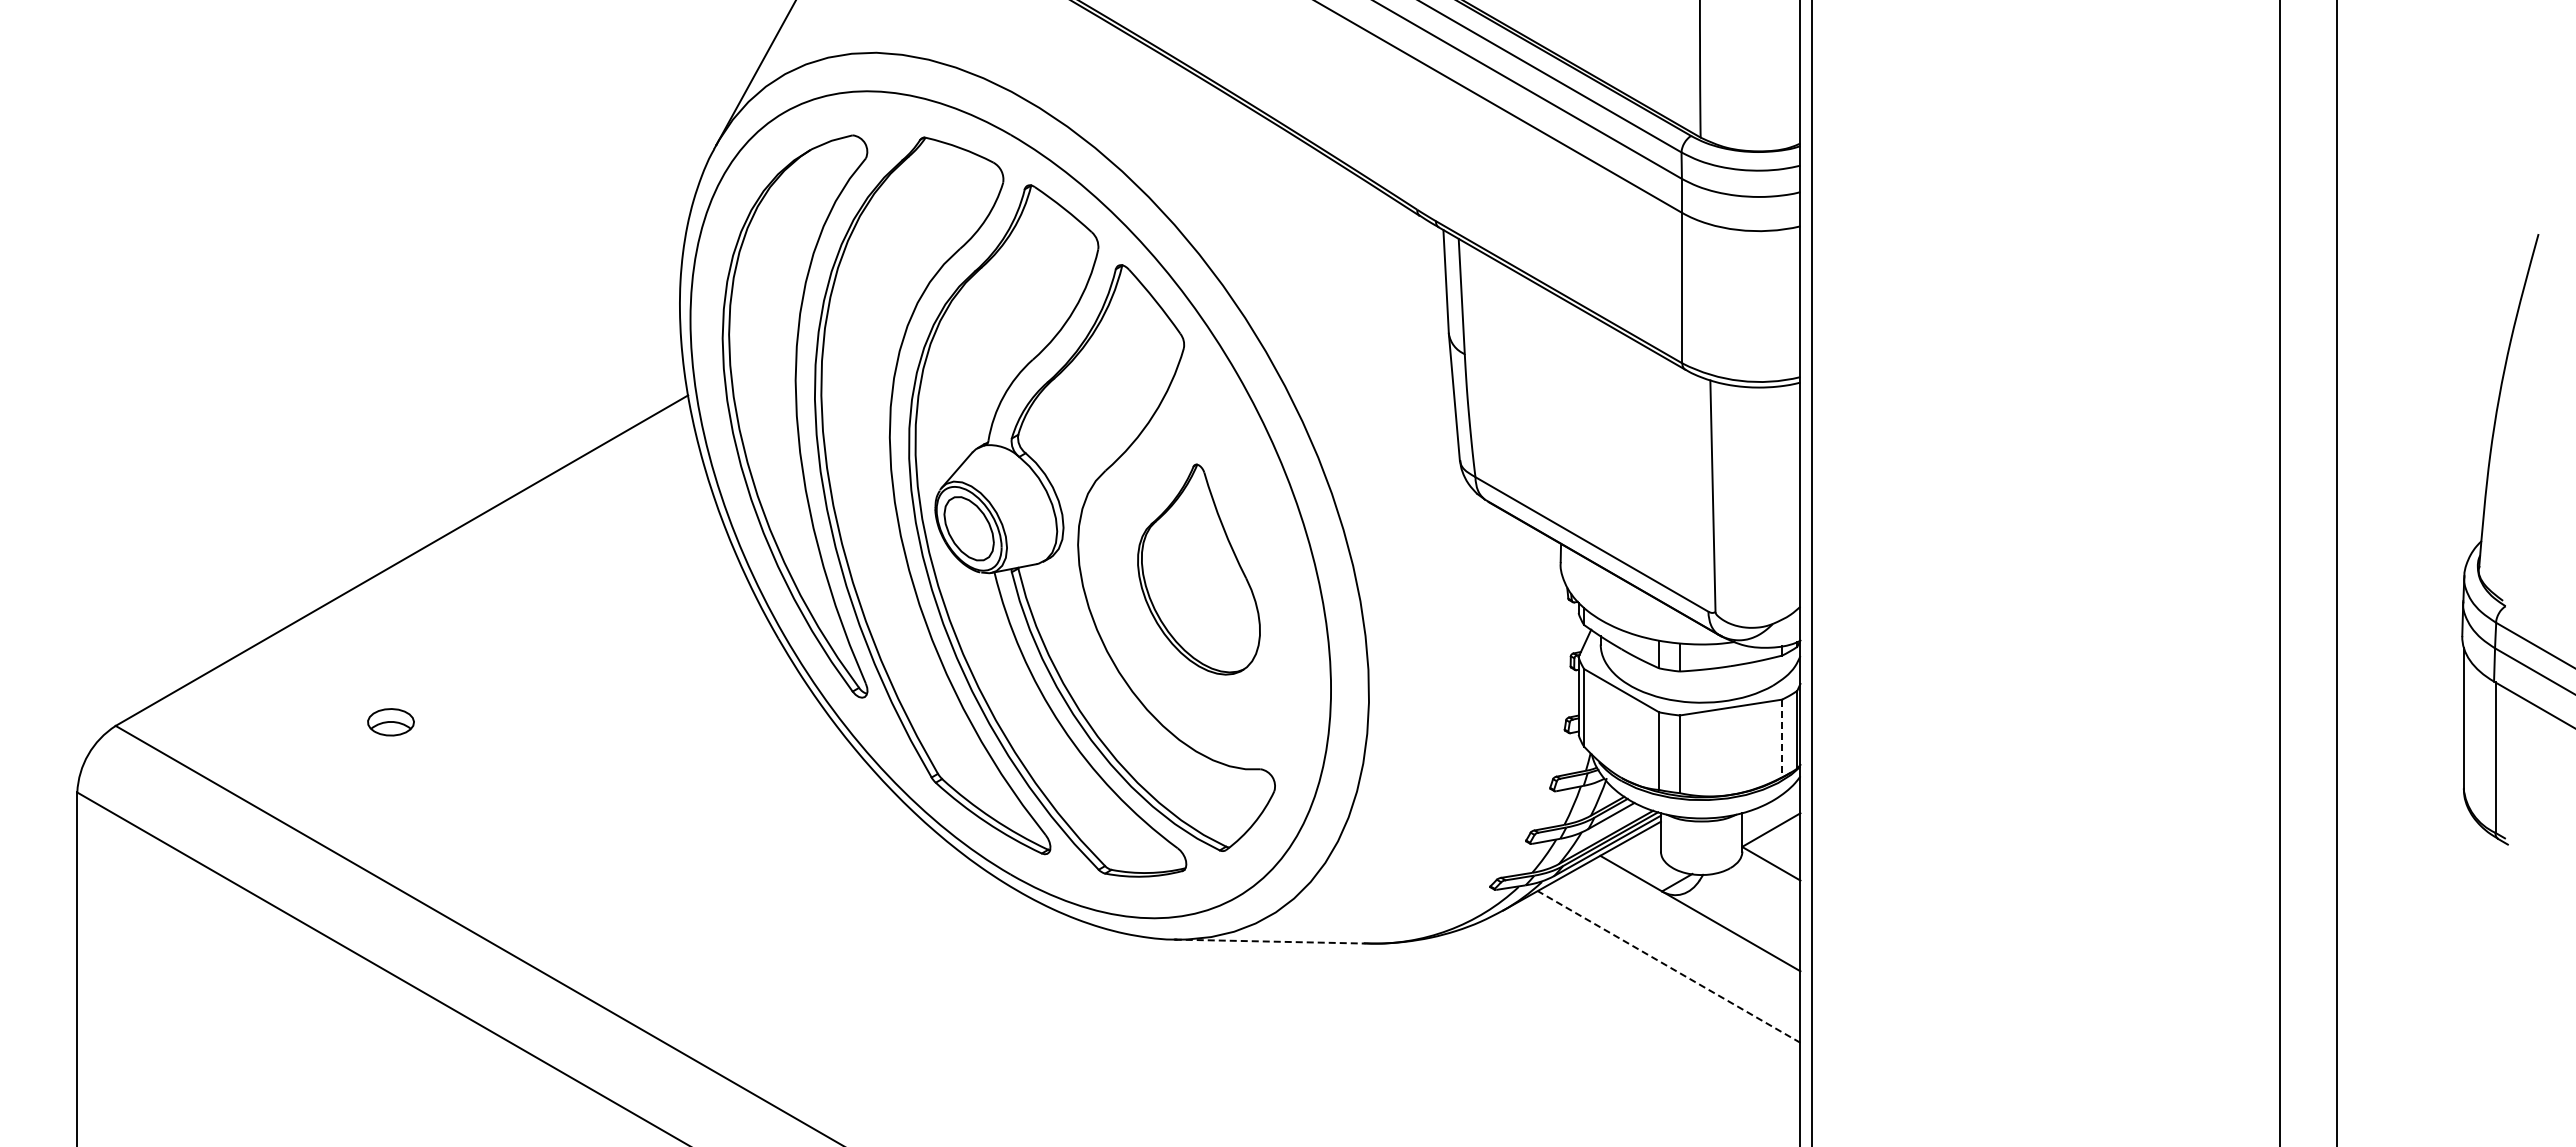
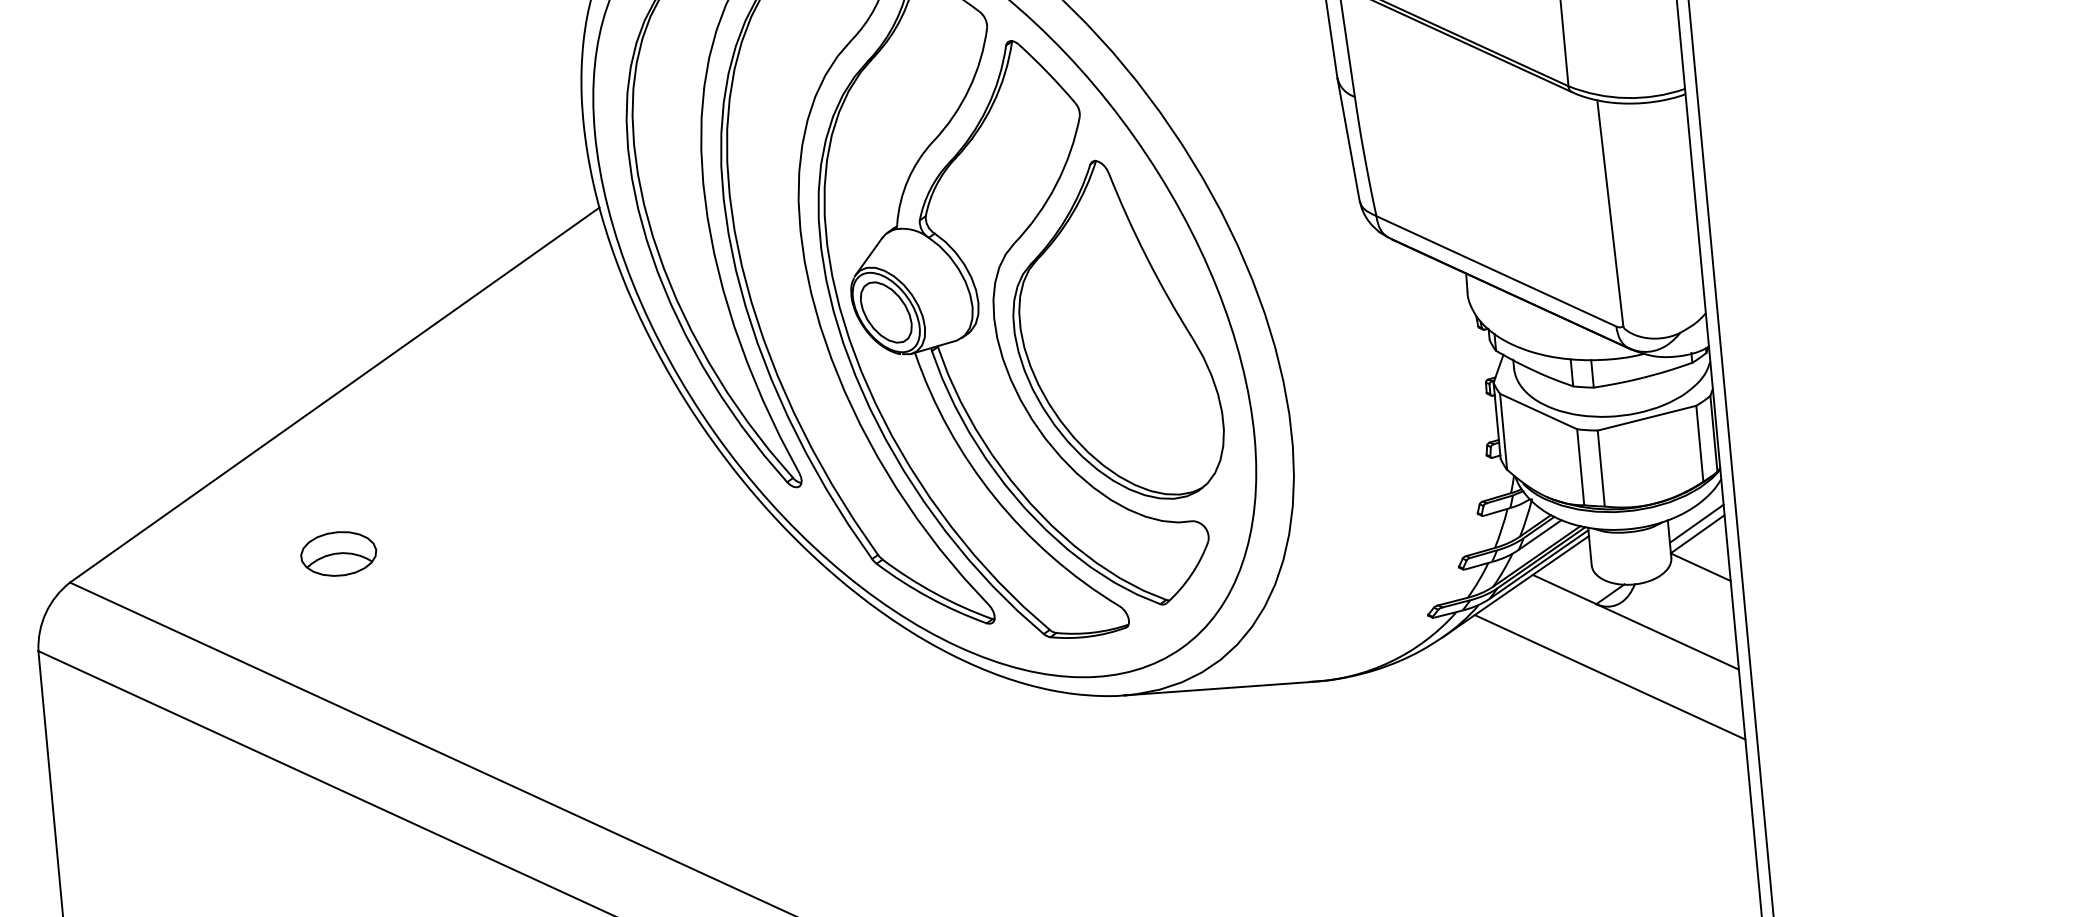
part: (1198, 569) -> (1114, 331), size x1.67
part: (390, 722) -> (338, 554), size x1.67
line: (1782, 738) -> (1700, 443), dashed -> solid
line: (1771, 819) -> (1696, 523), added
line: (1270, 941) -> (1218, 688), dashed -> solid
line: (1669, 966) -> (1610, 676), dashed -> solid

